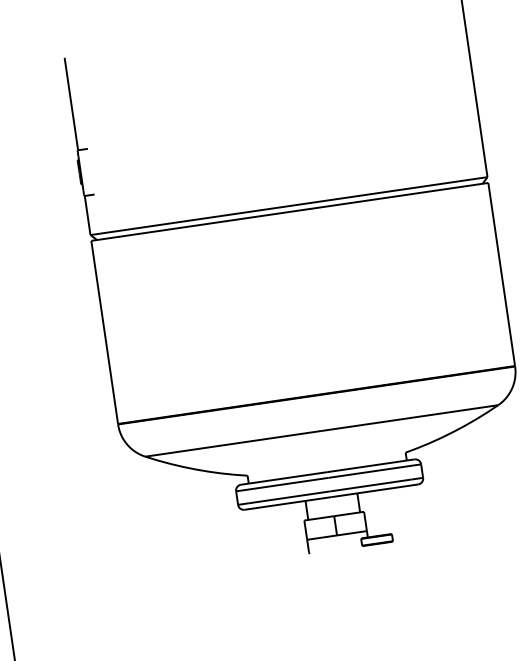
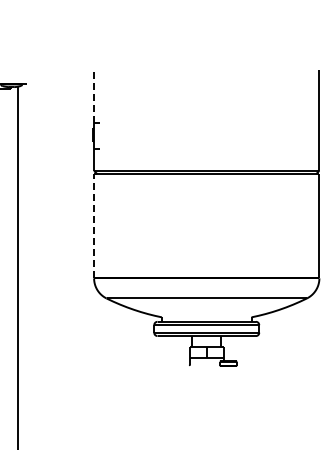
line: (72, 103) -> (94, 96), solid -> dashed
line: (105, 332) -> (94, 226), solid -> dashed

